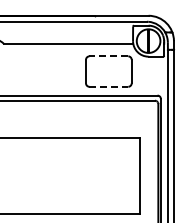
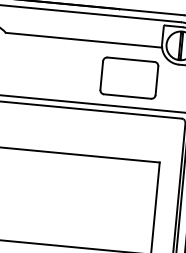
line: (108, 56) -> (130, 59), dashed -> solid
line: (109, 86) -> (128, 96), dashed -> solid

